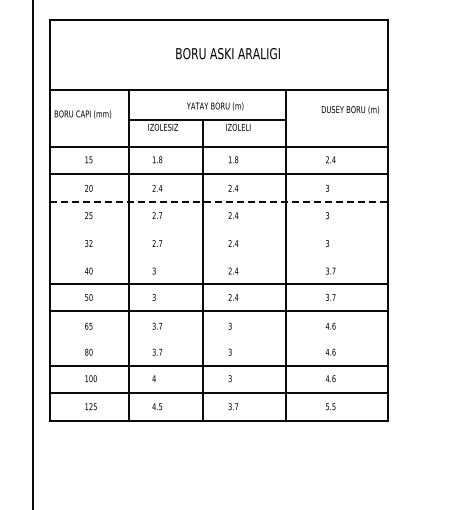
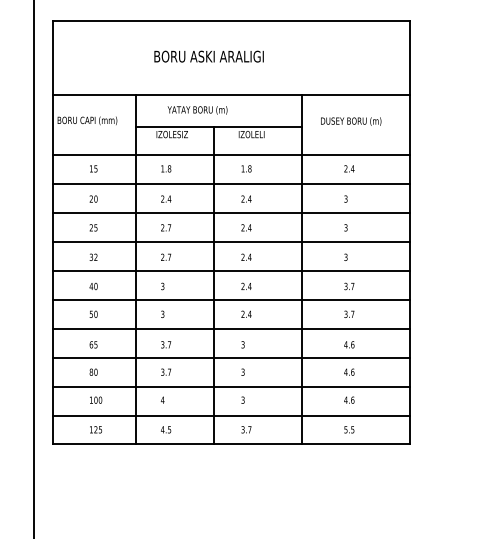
text: (227, 53) -> (208, 56), moved
text: (215, 106) -> (197, 110), moved
text: (349, 110) -> (350, 122), moved
line: (219, 201) -> (231, 212), dashed -> solid
line: (218, 229) -> (230, 242), added
line: (218, 256) -> (230, 271), added
line: (218, 338) -> (230, 357), added

